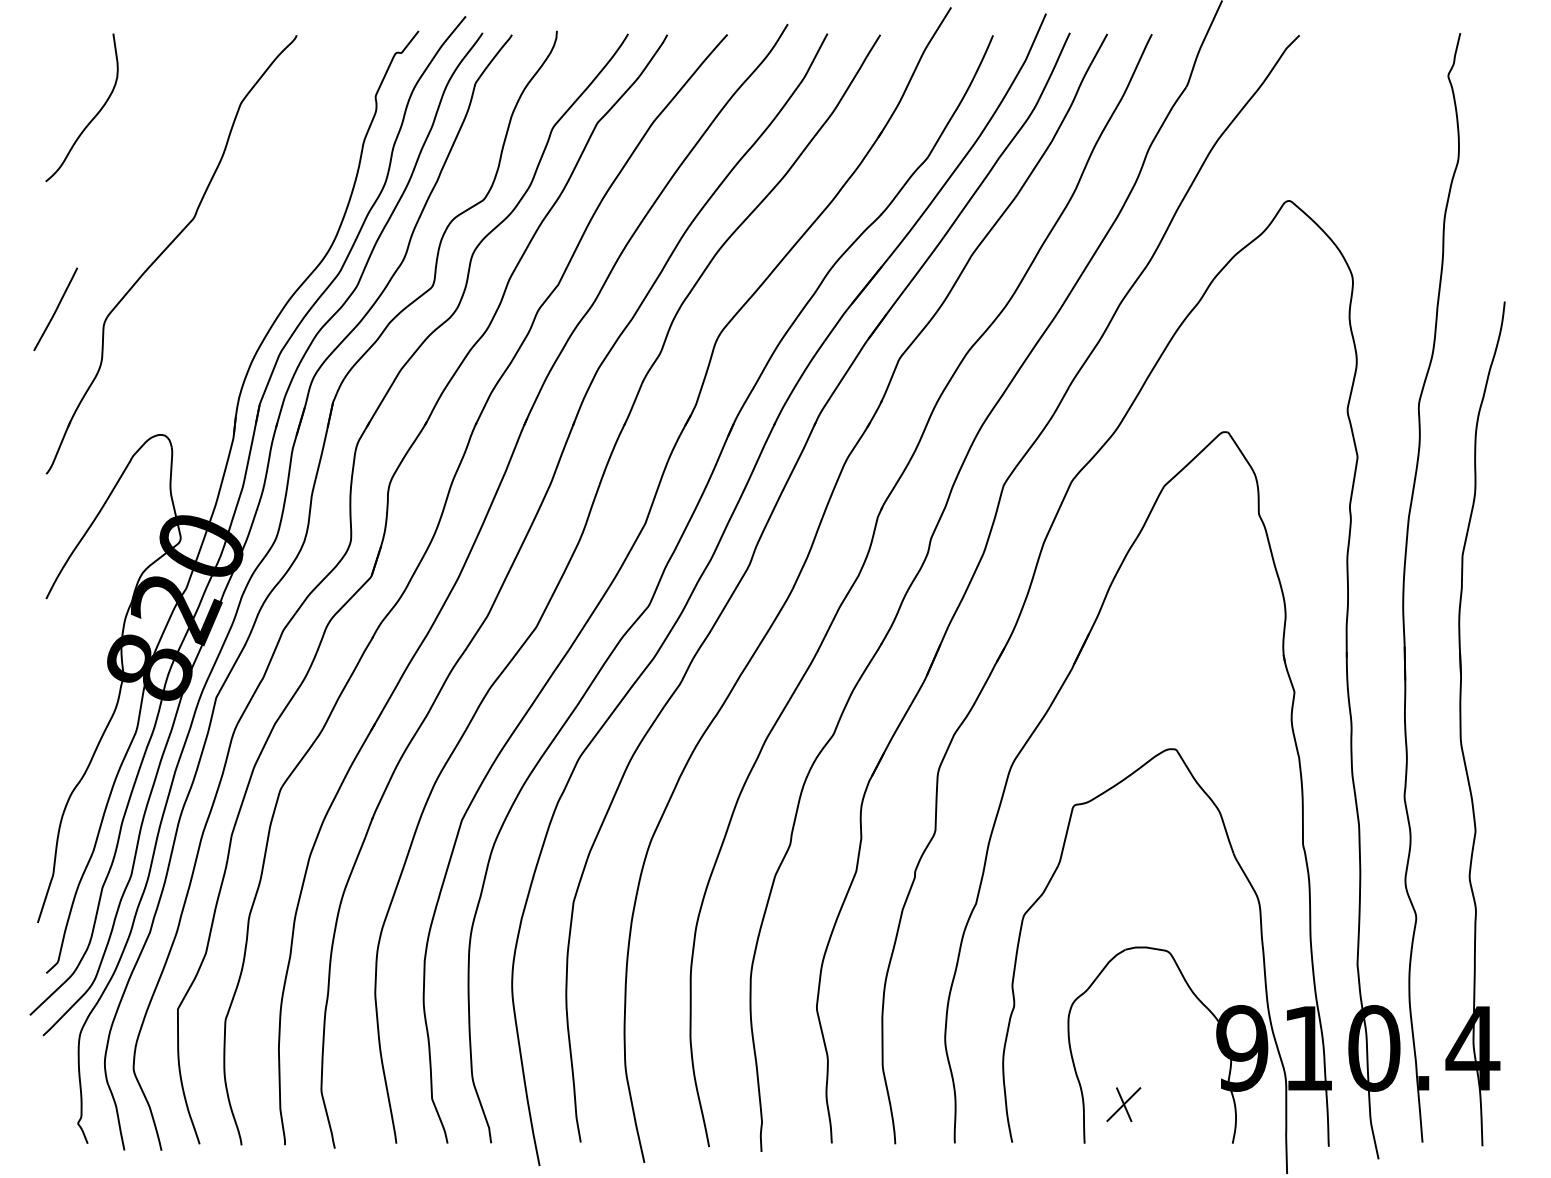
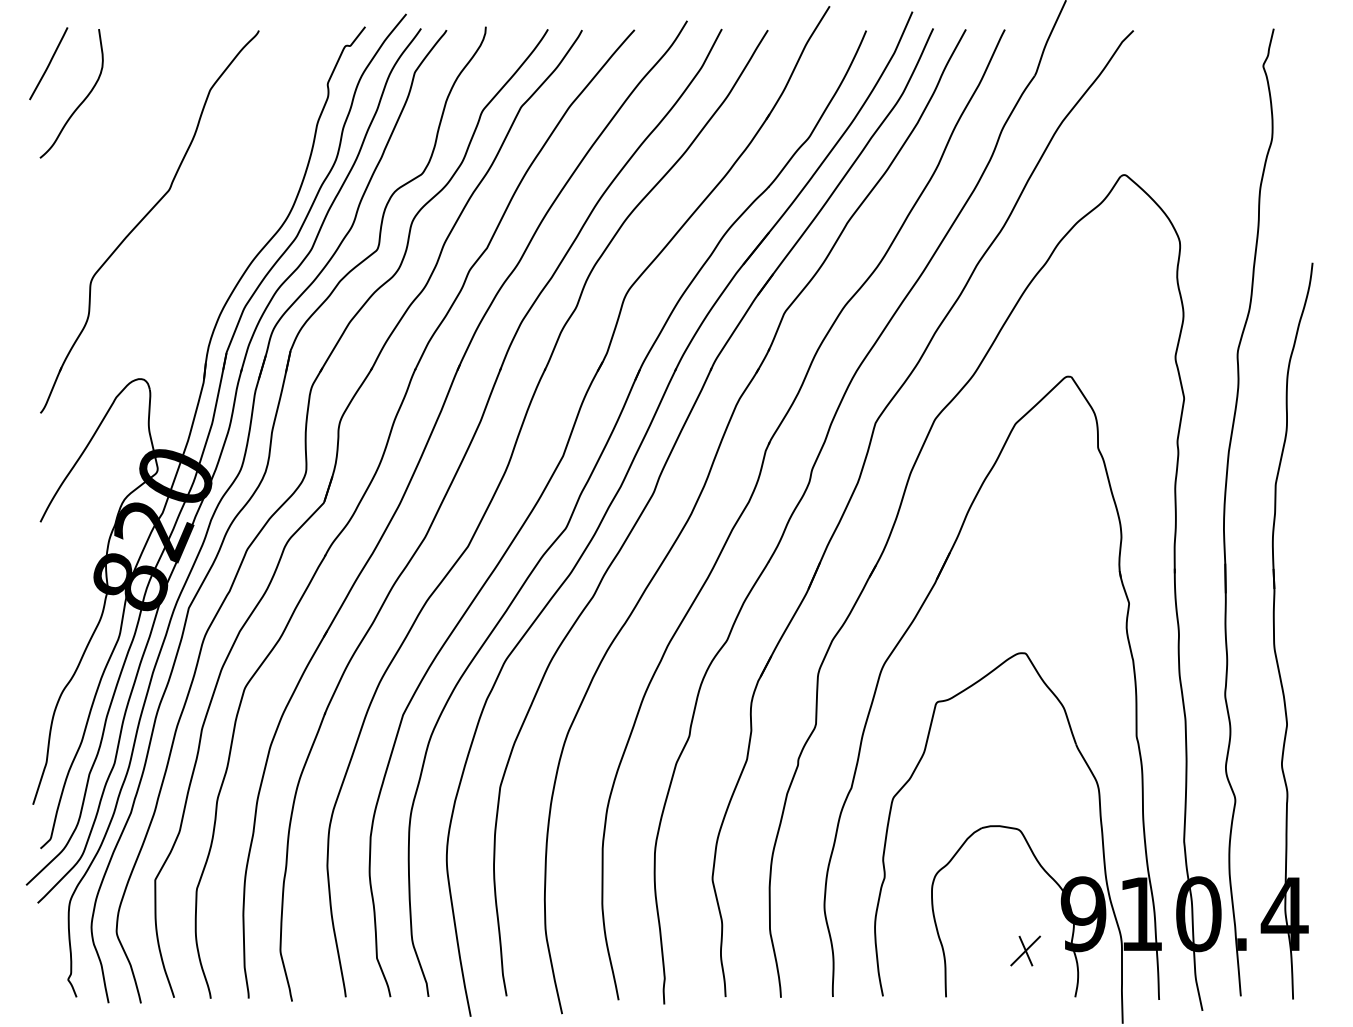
line: (55, 309) -> (48, 63), moved
part: (1123, 1104) -> (1025, 950), moved

